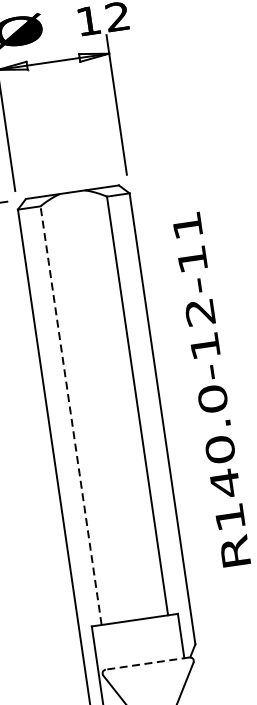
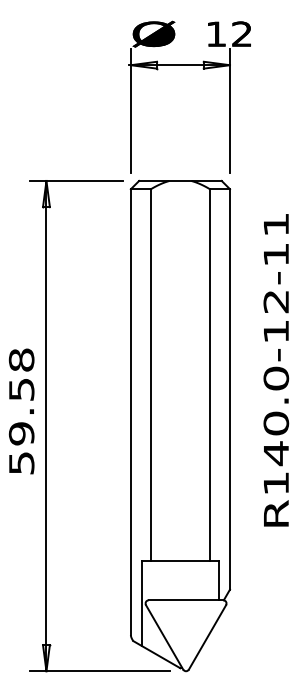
line: (70, 416) -> (150, 375), dashed -> solid
line: (147, 663) -> (185, 600), dashed -> solid

